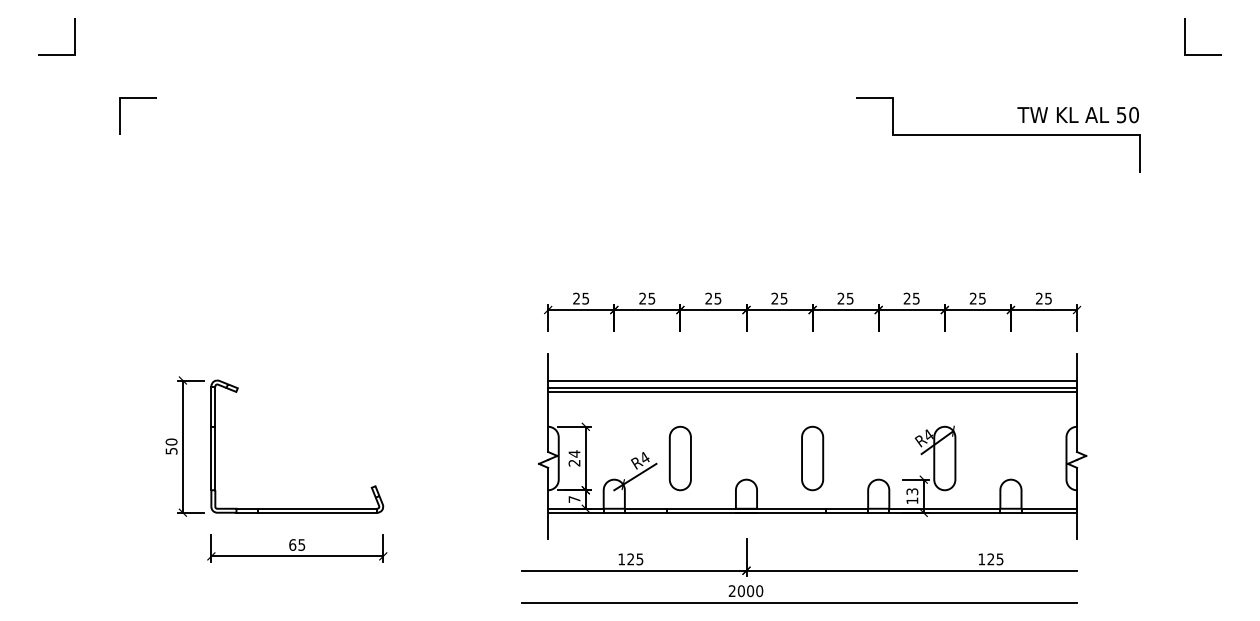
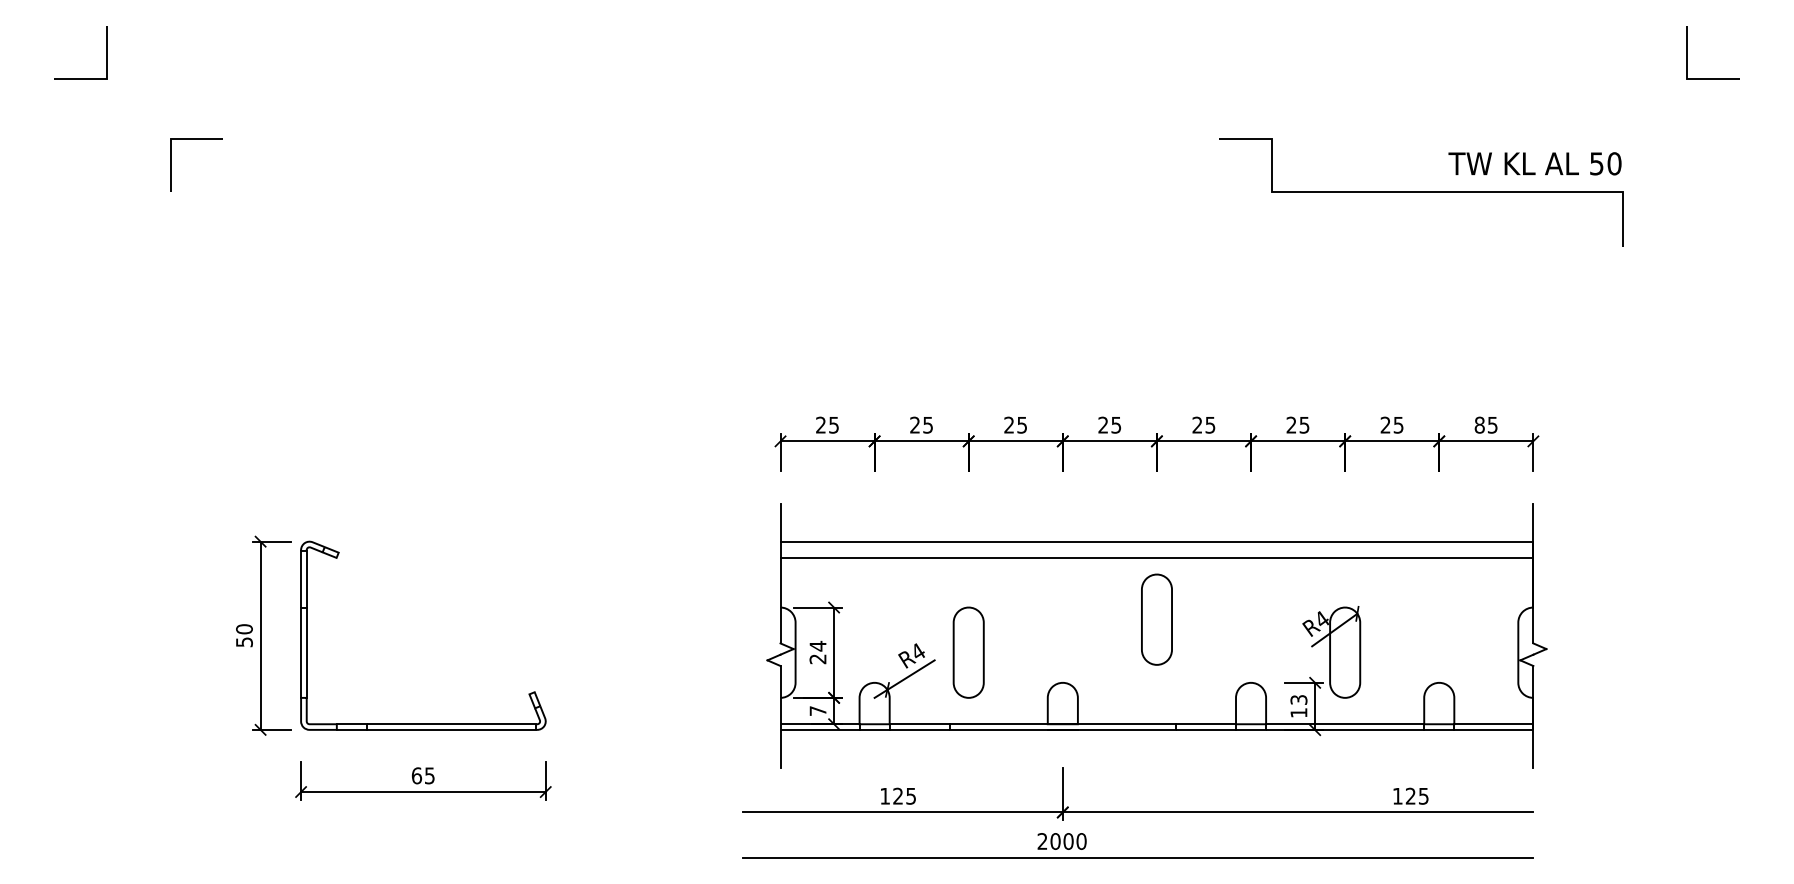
text: (1039, 298) -> (1479, 424), 25 -> 85
line: (812, 388) -> (1156, 552), removed
part: (812, 458) -> (1156, 619), moved

